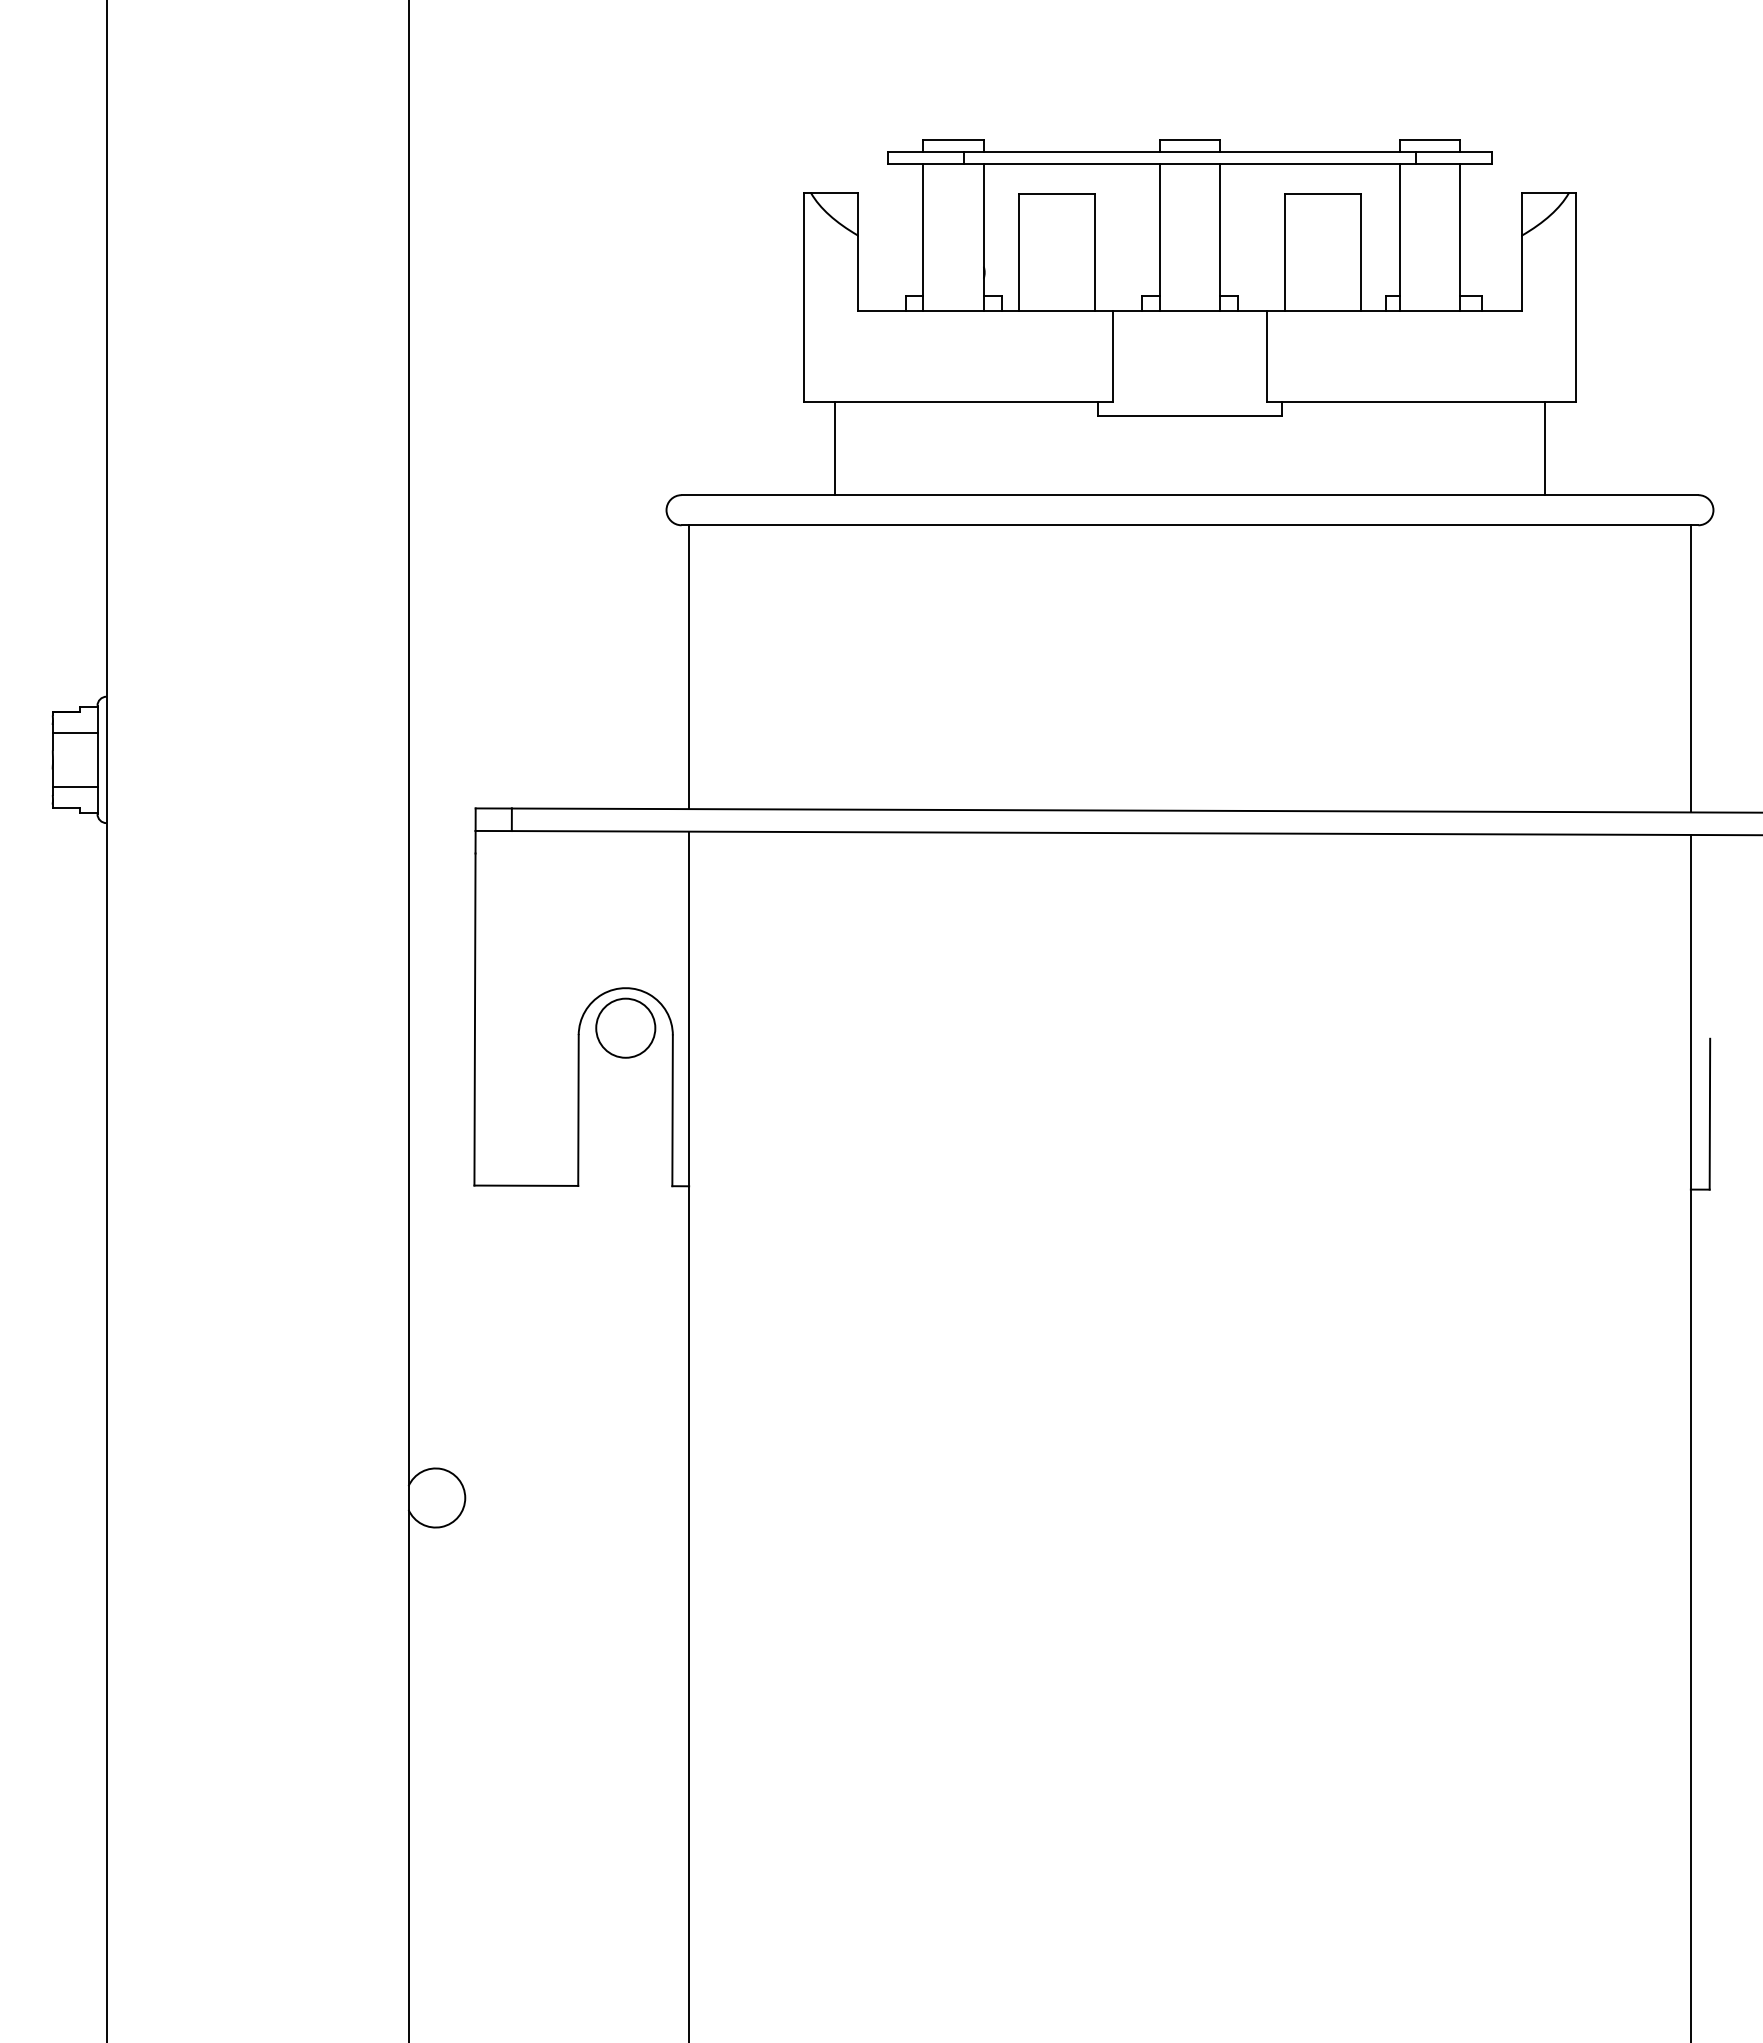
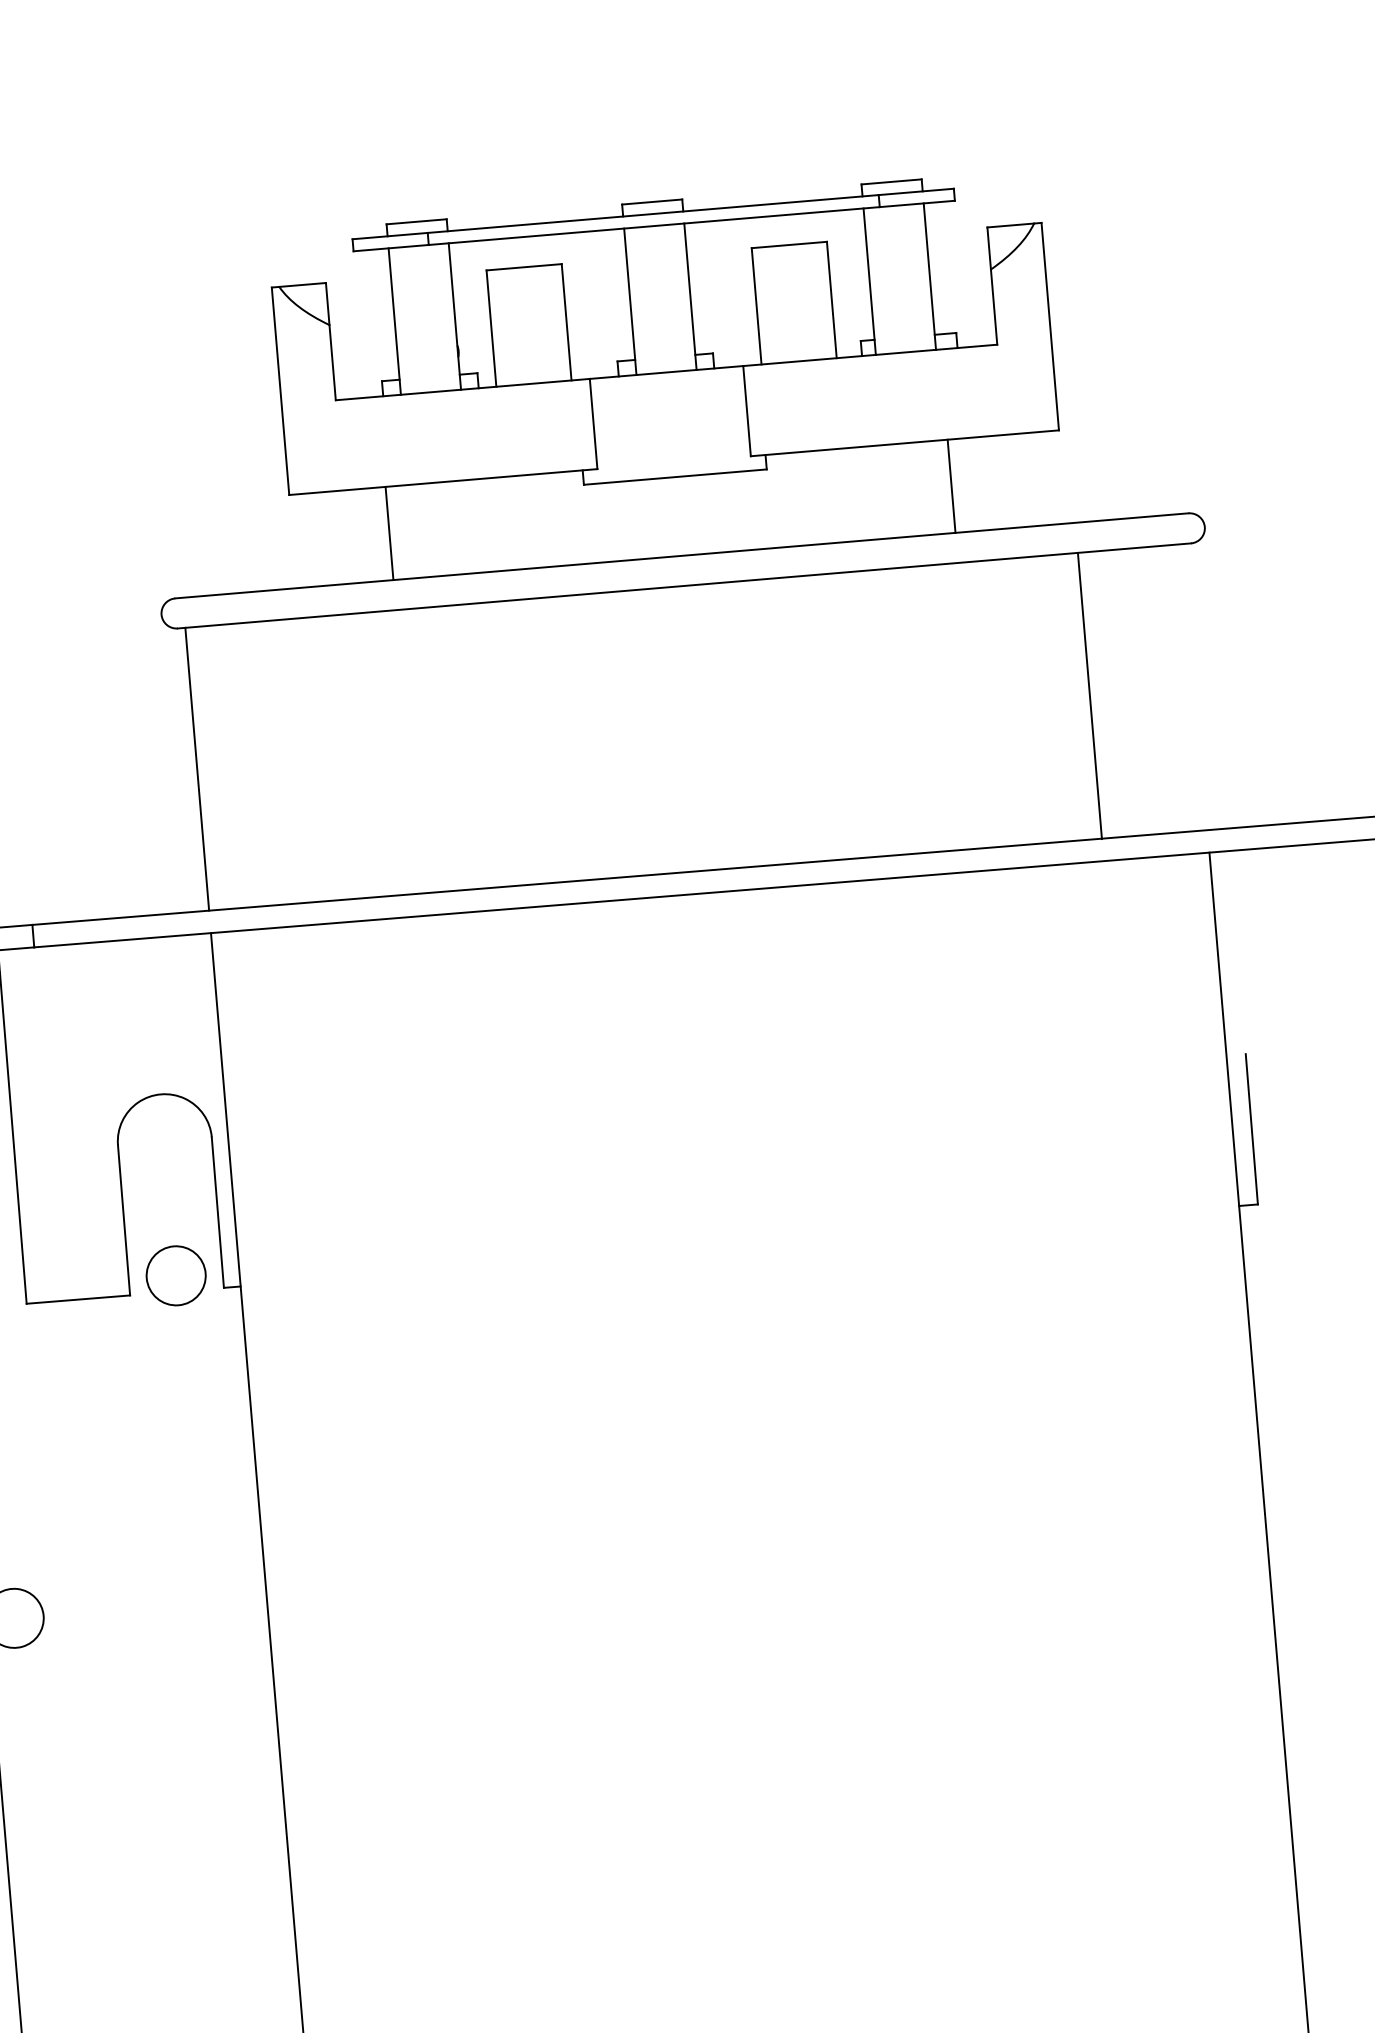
line: (835, 448) -> (389, 533), moved
line: (1544, 448) -> (951, 486), moved
line: (1690, 668) -> (1089, 695), moved
circle: (625, 1027) -> (175, 1275), moved

